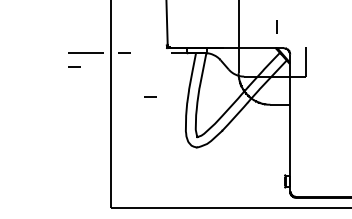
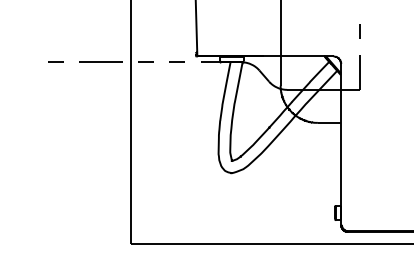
line: (276, 26) -> (359, 30), moved
line: (74, 66) -> (55, 61), moved
line: (150, 96) -> (177, 61), moved

